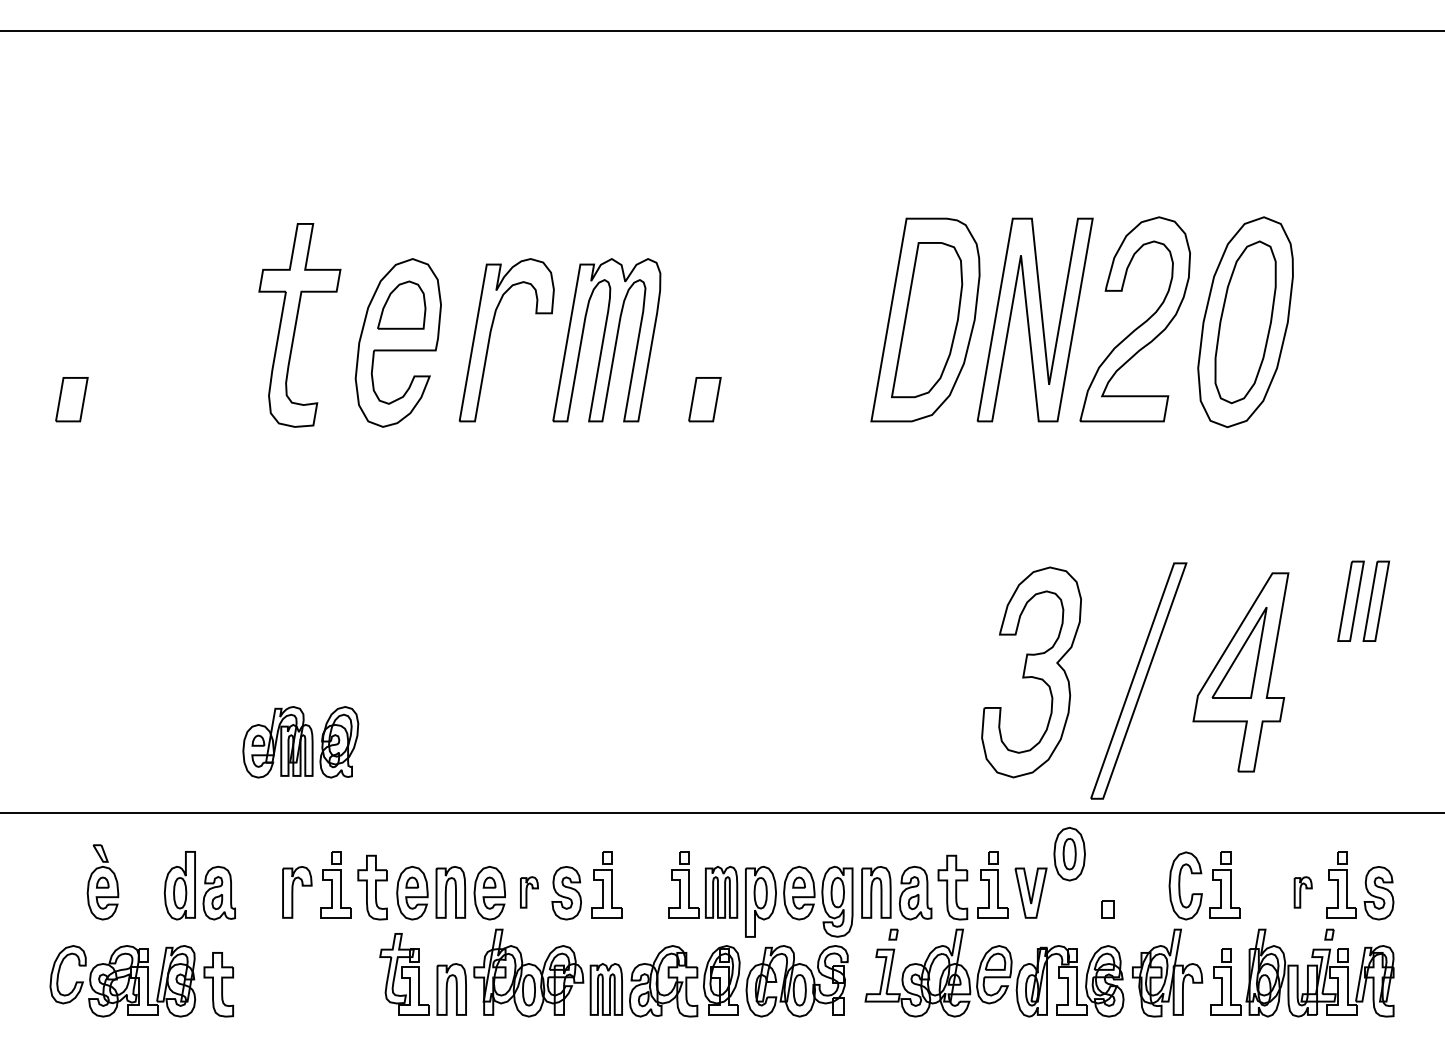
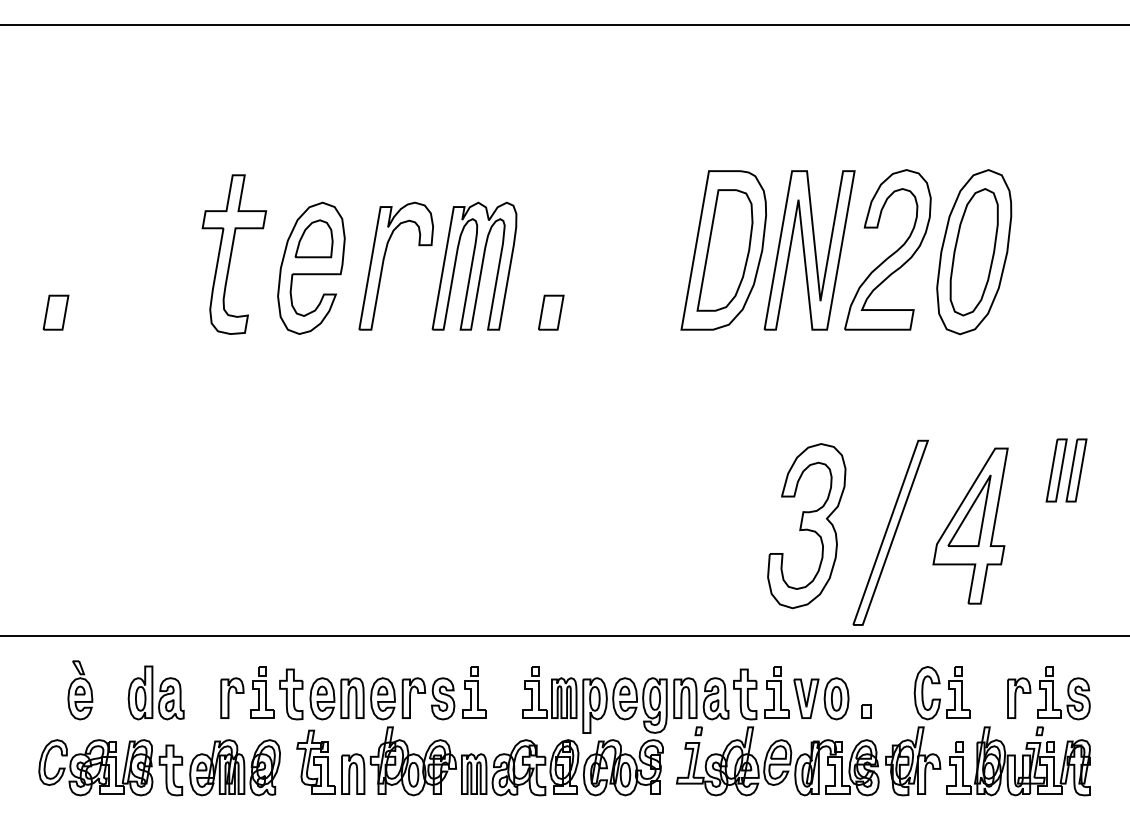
part: (300, 742) -> (234, 767), moved
part: (1069, 853) -> (836, 698), moved
part: (529, 892) -> (414, 698), size x1.67
part: (1303, 892) -> (1019, 698), size x1.67

